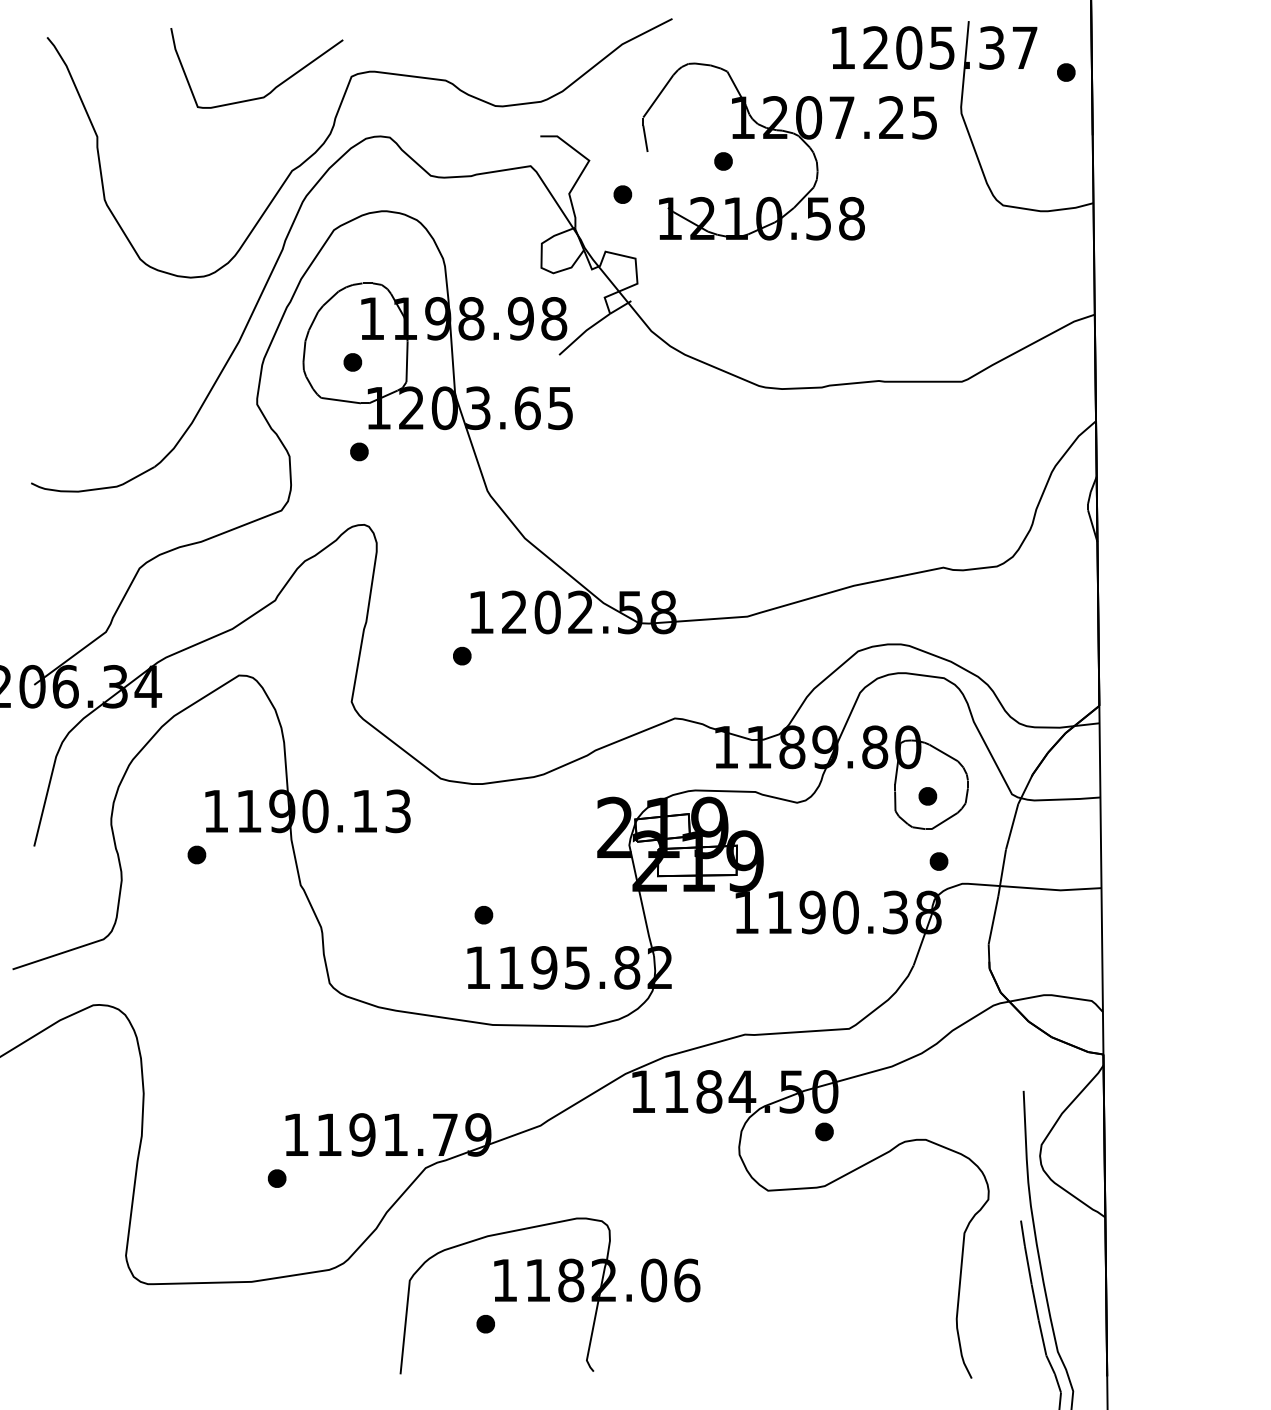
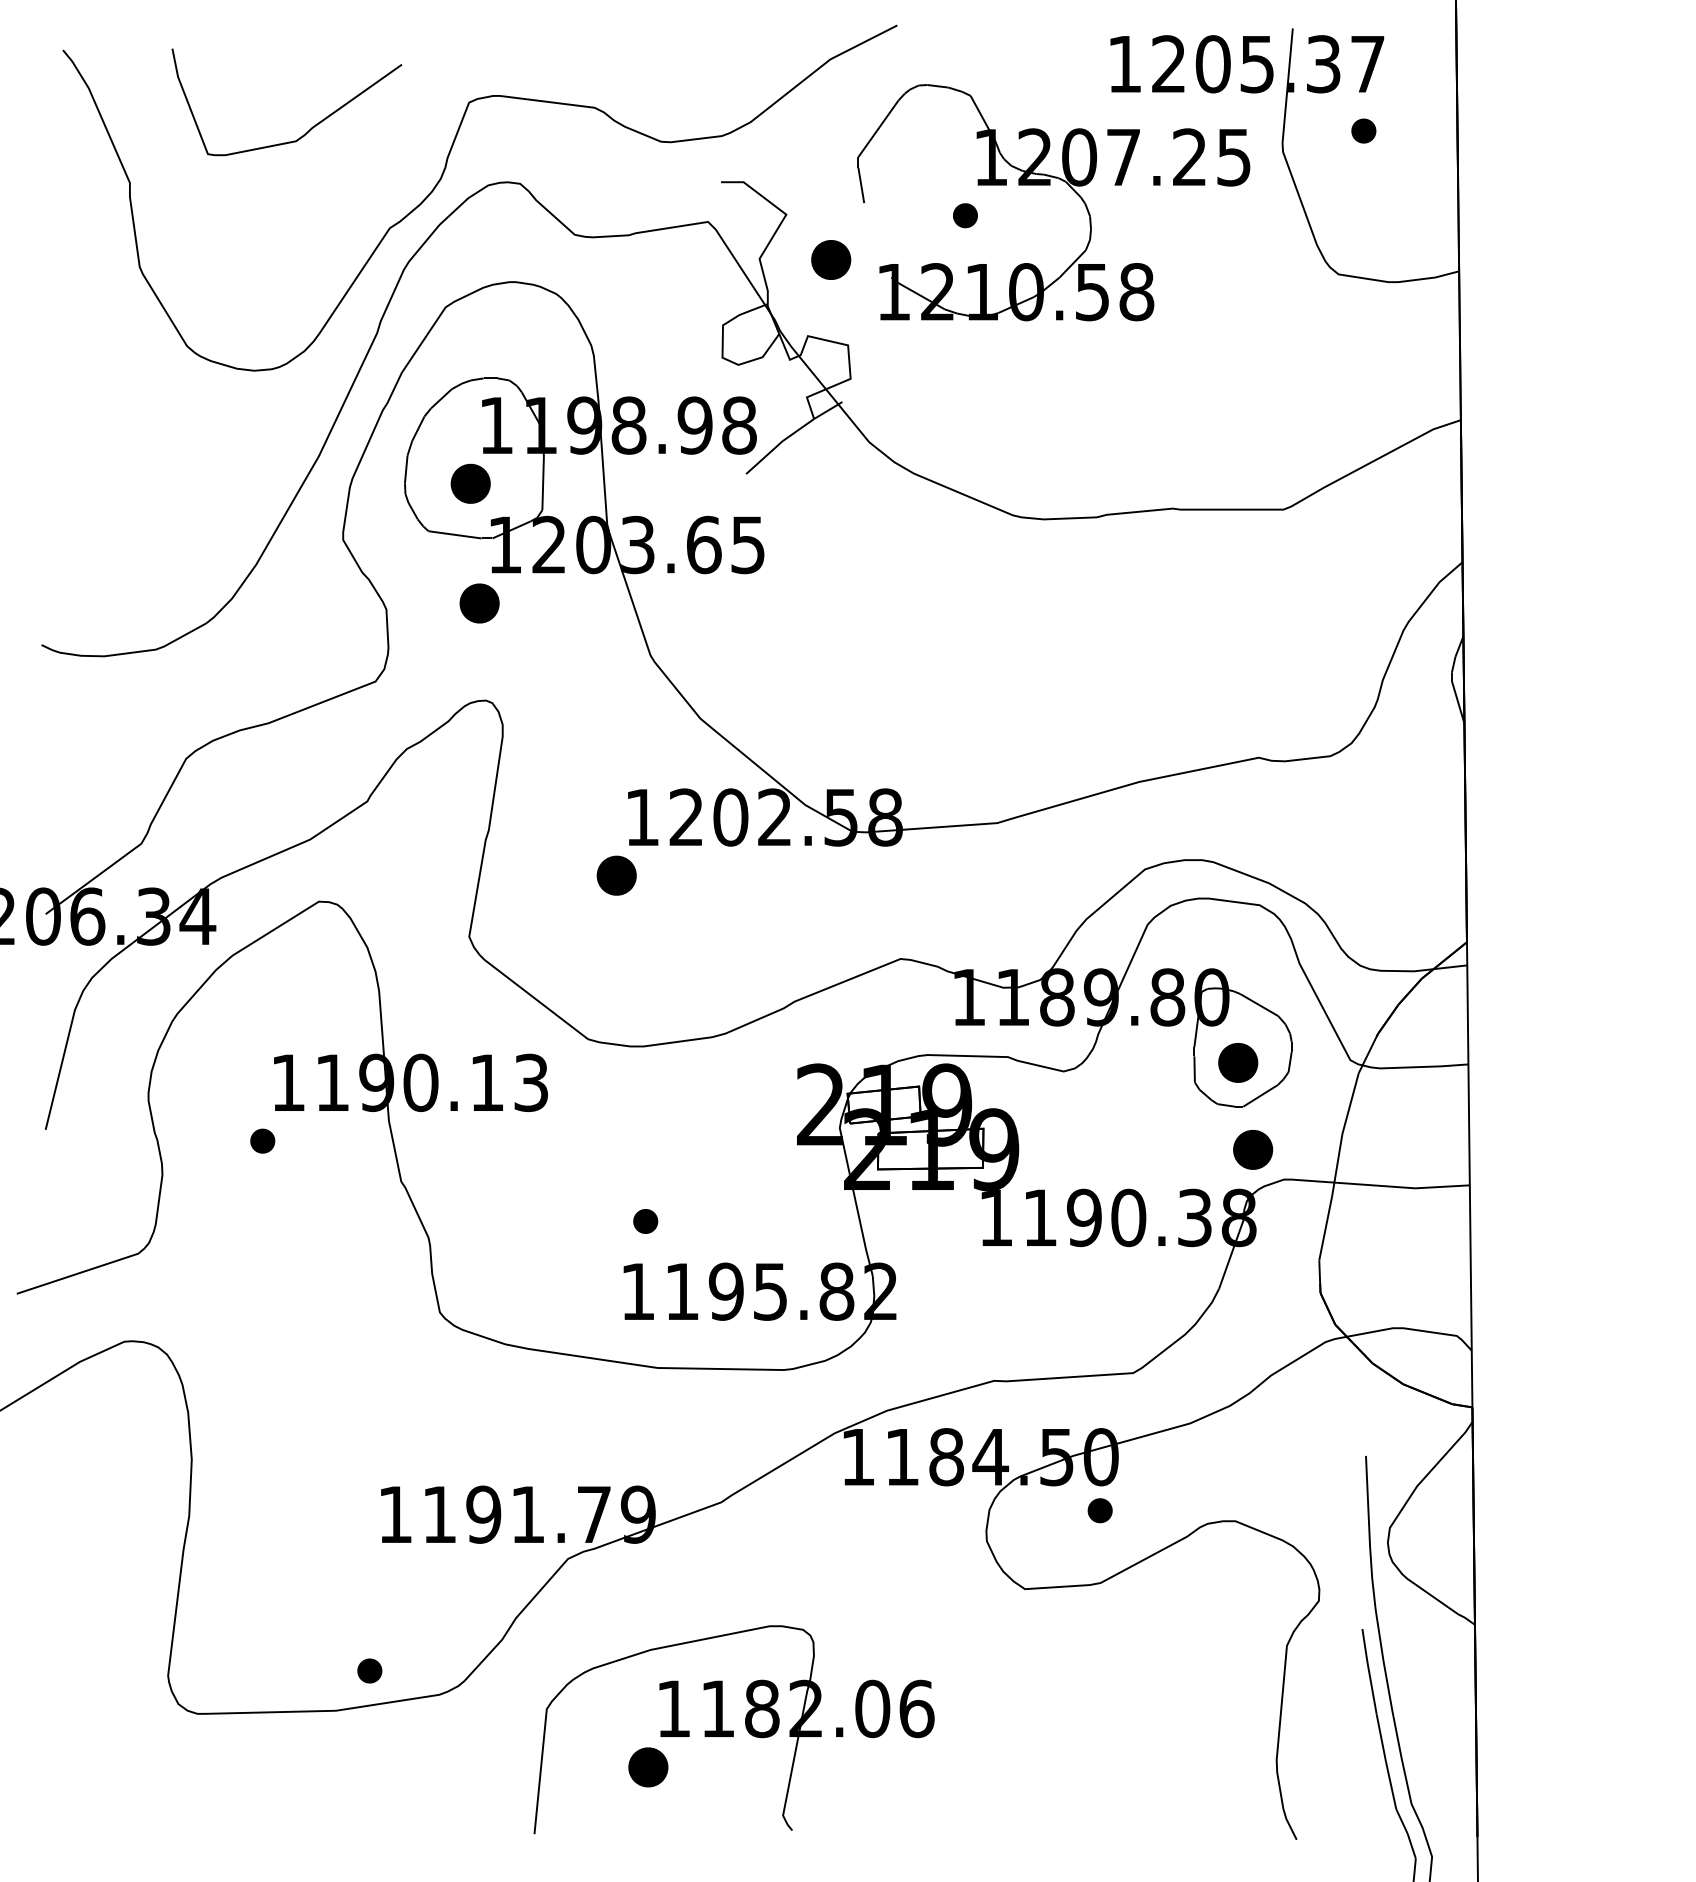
part: (1066, 72) -> (1363, 130), moved
curve: (275, 87) -> (311, 127), moved
part: (622, 194) -> (830, 259), size x1.6
part: (352, 362) -> (470, 483), size x1.6
part: (359, 451) -> (479, 602), size x1.6
part: (462, 655) -> (616, 875), size x1.6
part: (927, 796) -> (1237, 1062), size x1.6
part: (938, 861) -> (1252, 1149), size x1.6
part: (276, 1178) -> (369, 1670), moved
part: (485, 1323) -> (647, 1766), size x1.6

